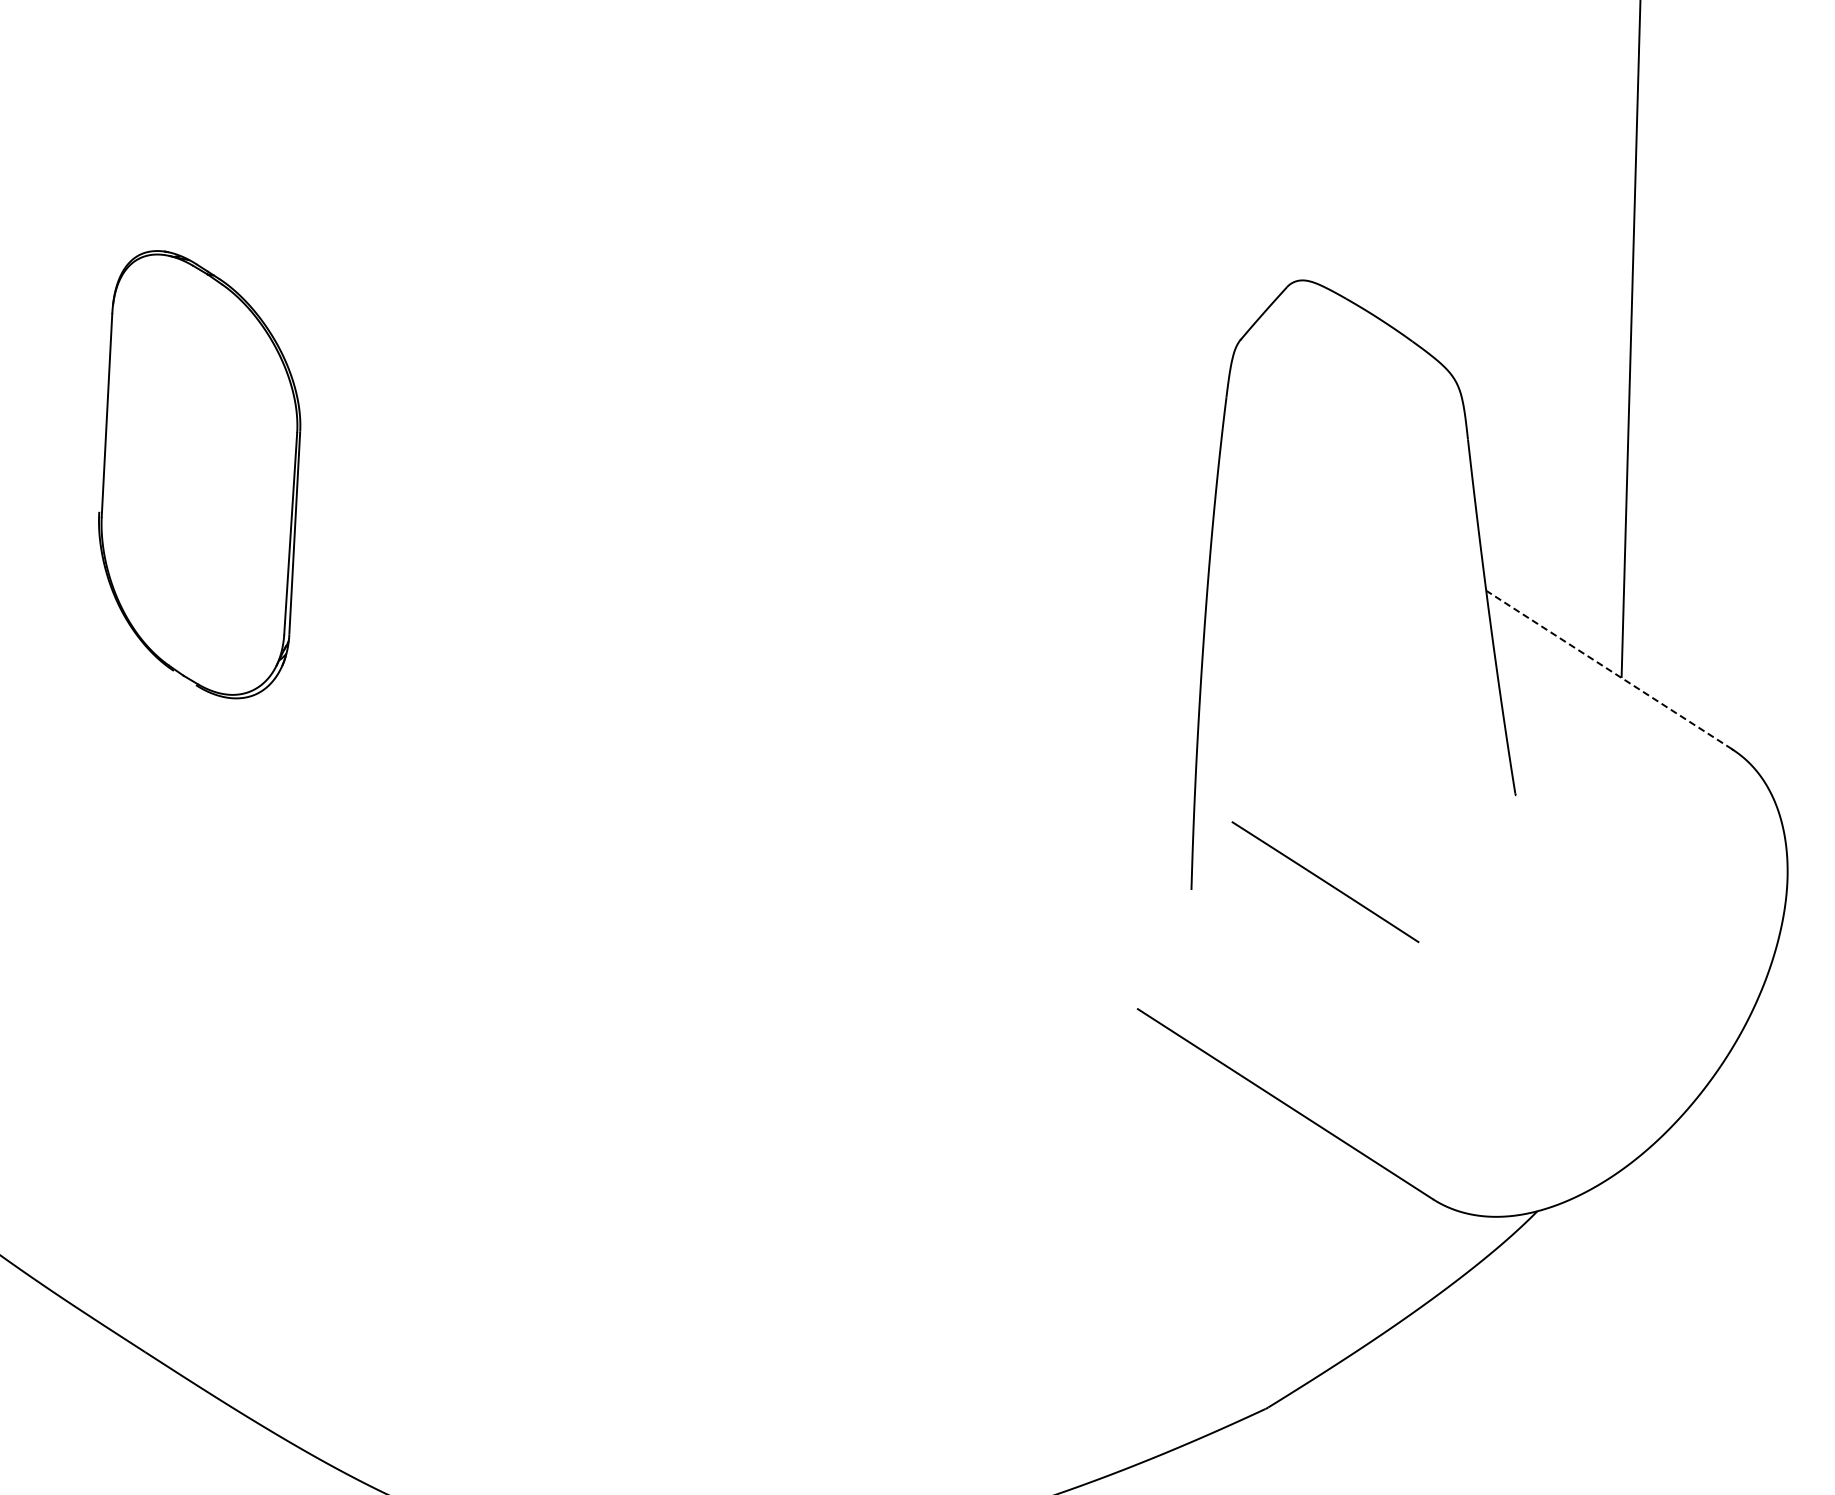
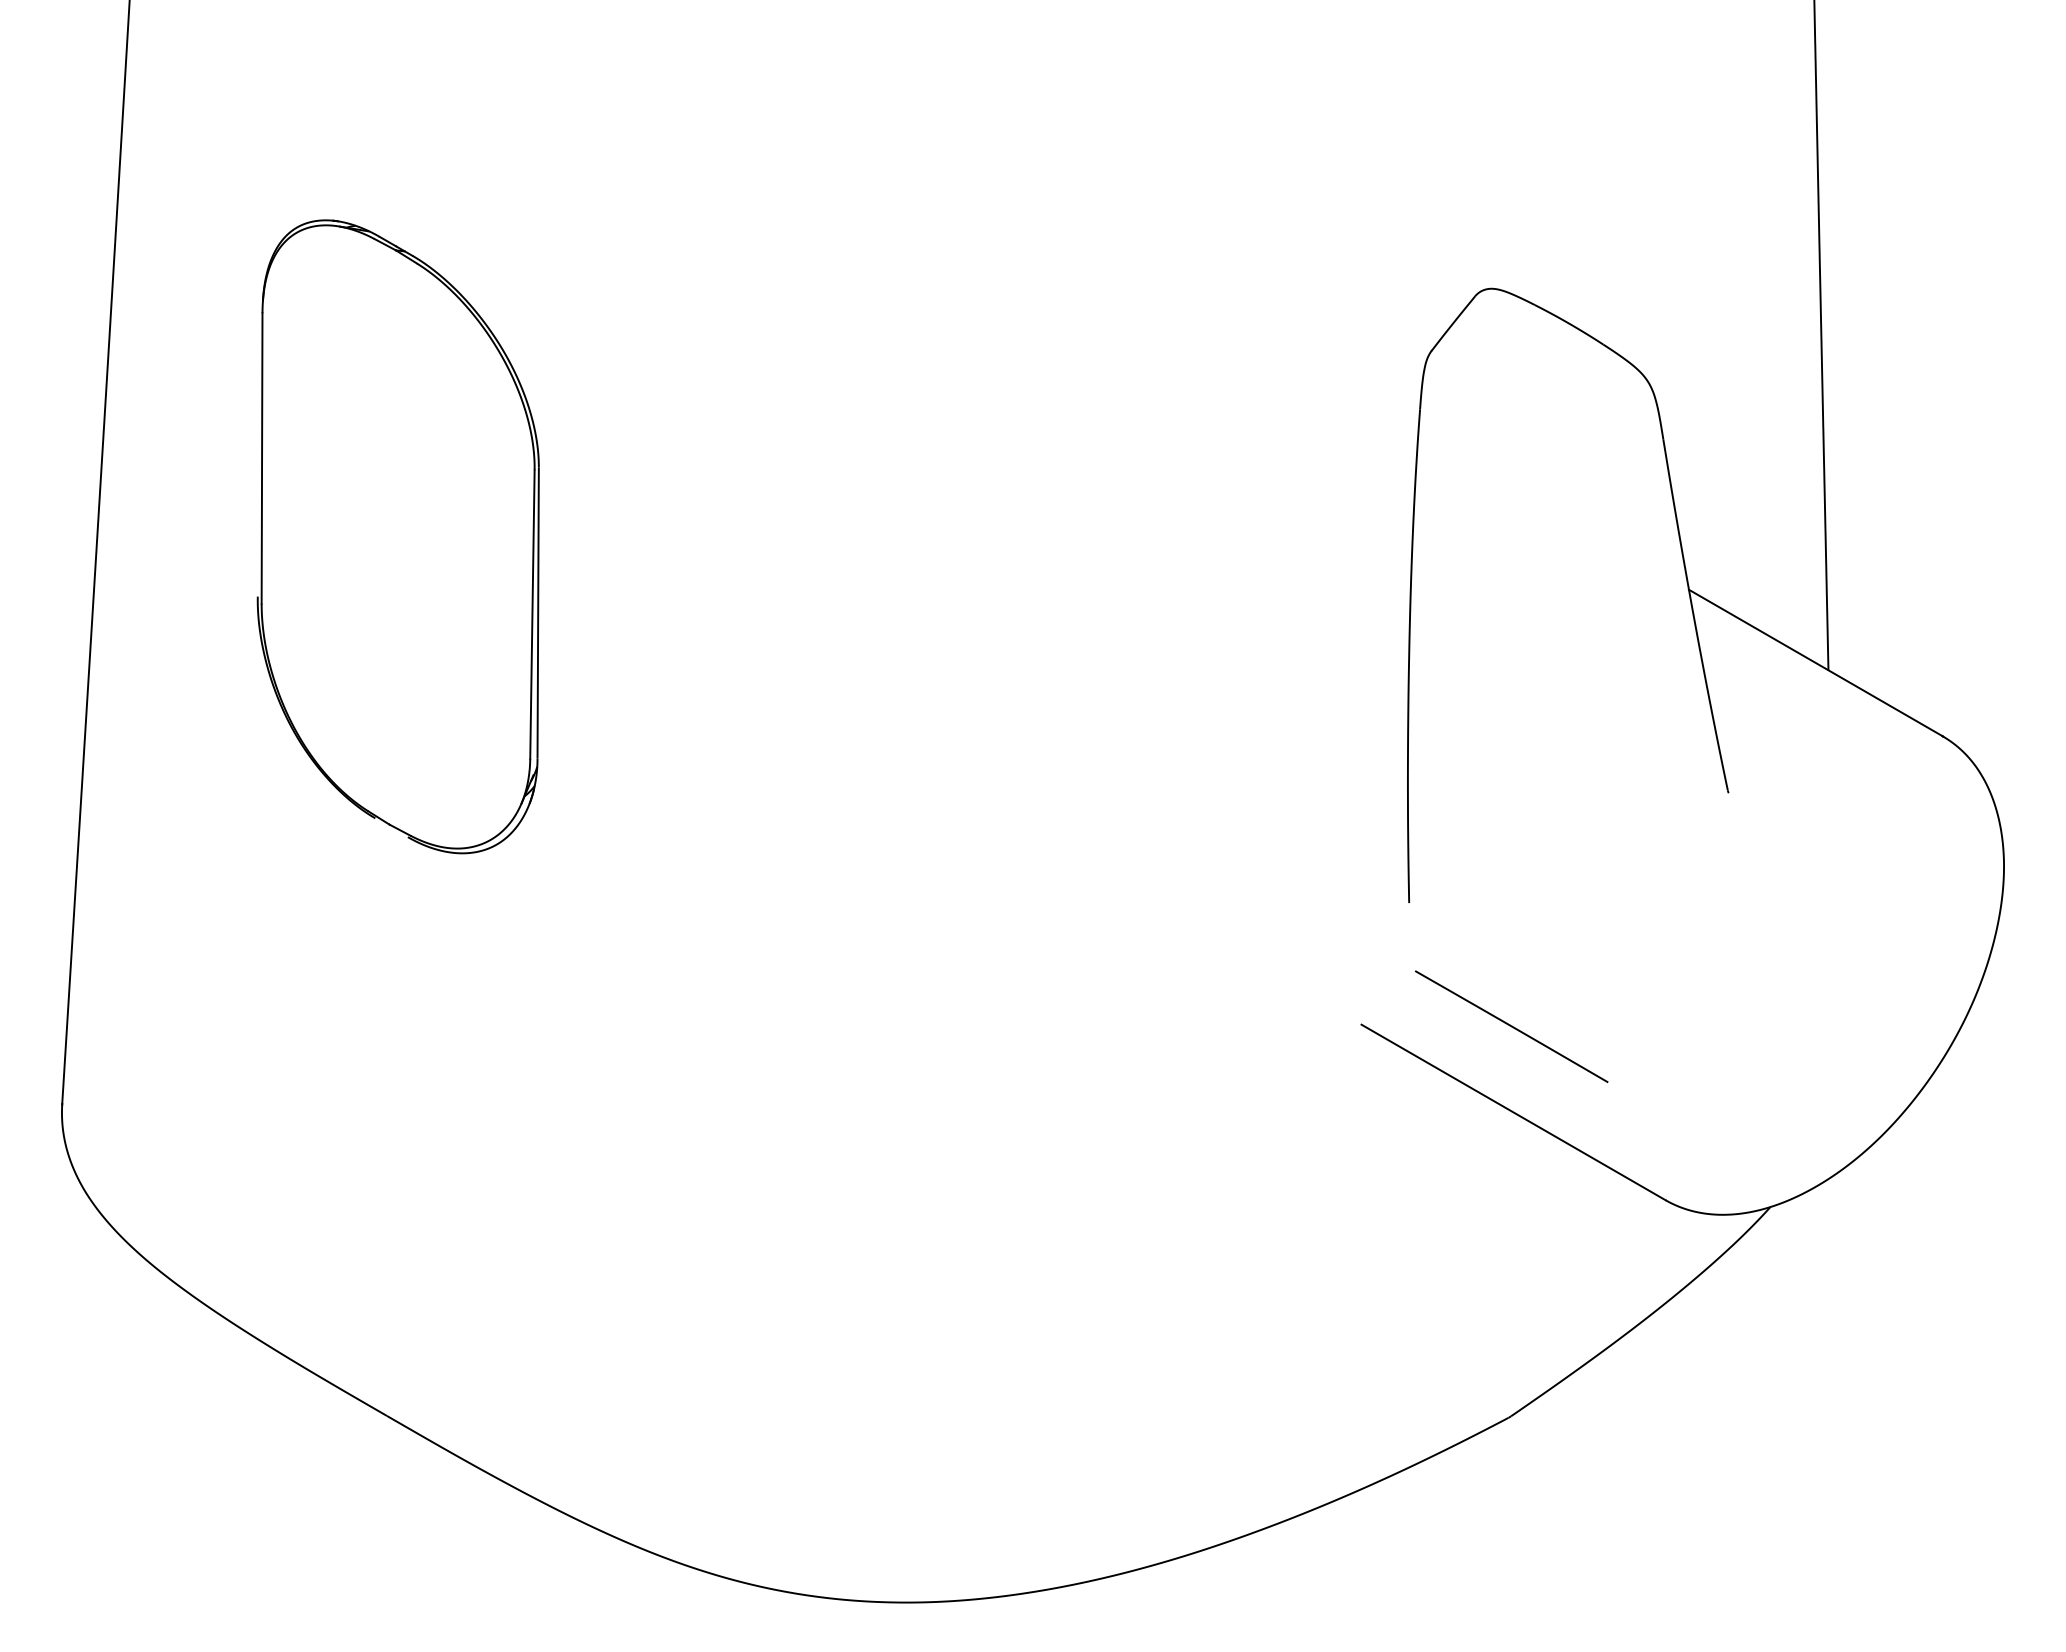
part: (198, 474) -> (397, 536), size x1.43
line: (1609, 669) -> (1815, 662), dashed -> solid
line: (1325, 881) -> (1511, 1026), moved

